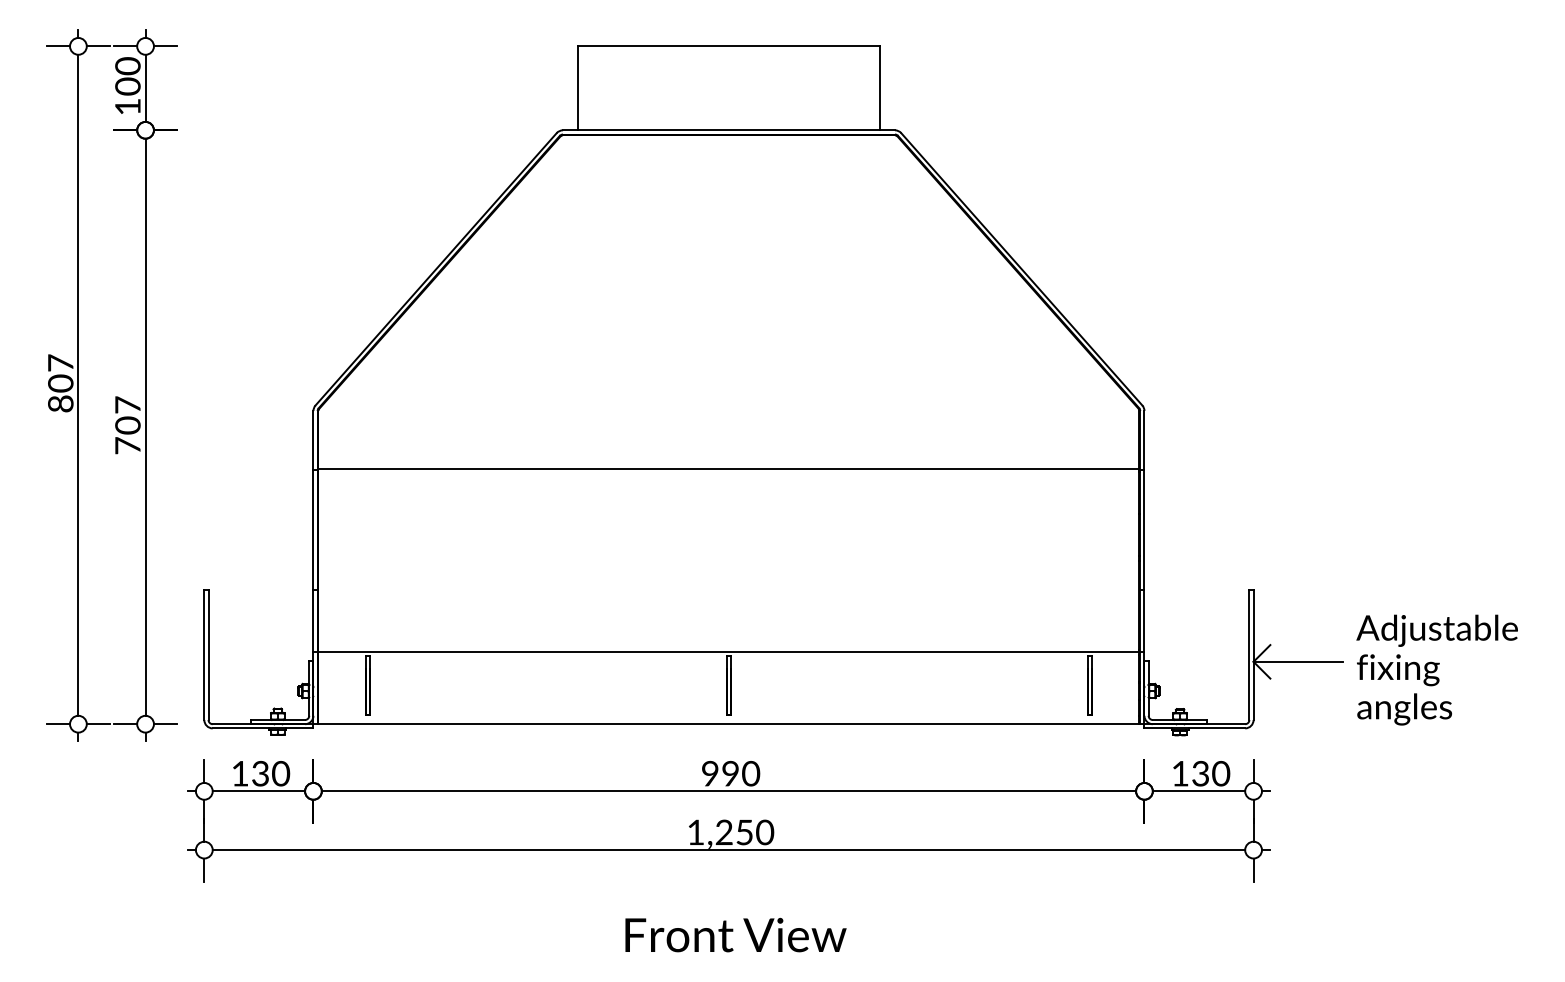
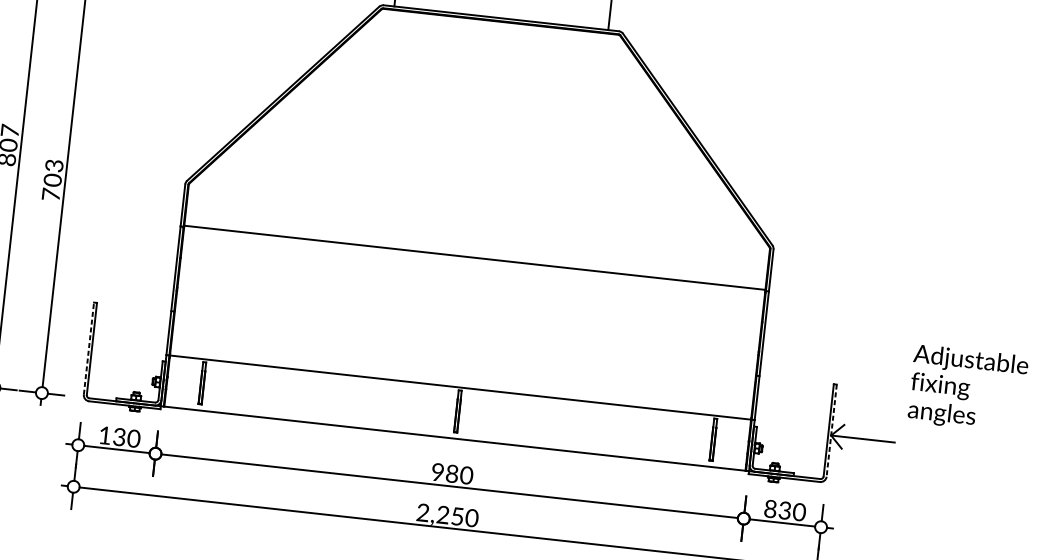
text: (127, 404) -> (54, 165), 707 -> 703
line: (204, 654) -> (89, 348), solid -> dashed
line: (1253, 655) -> (831, 431), solid -> dashed
text: (1436, 669) -> (967, 388), moved
text: (1180, 773) -> (770, 508), 130 -> 830
text: (730, 774) -> (452, 474), 990 -> 980
text: (695, 831) -> (422, 512), 1,250 -> 2,250

